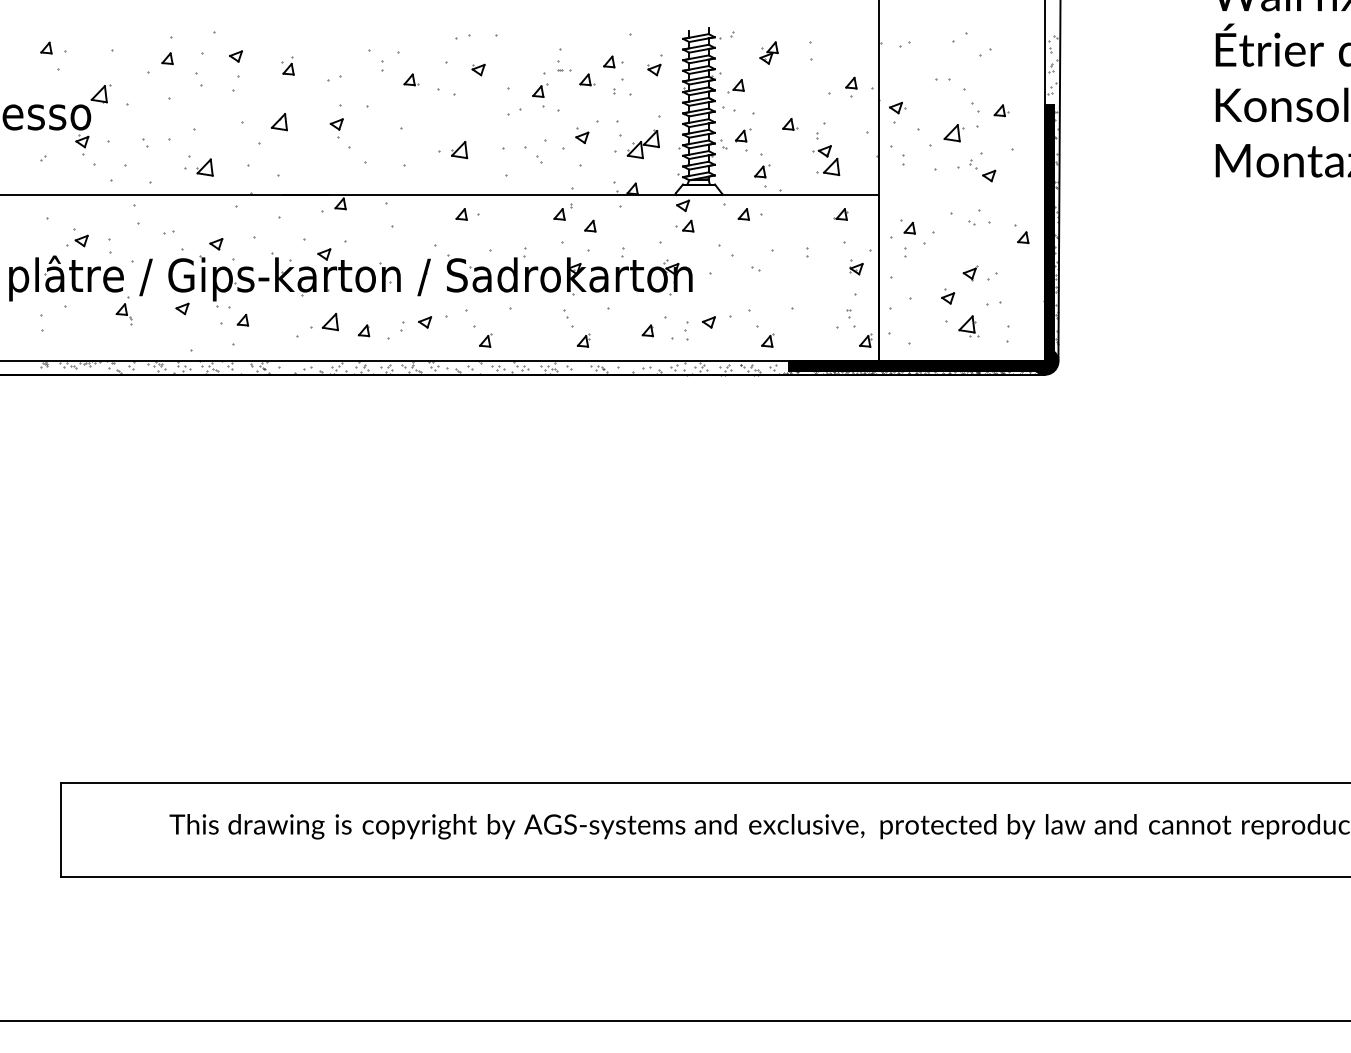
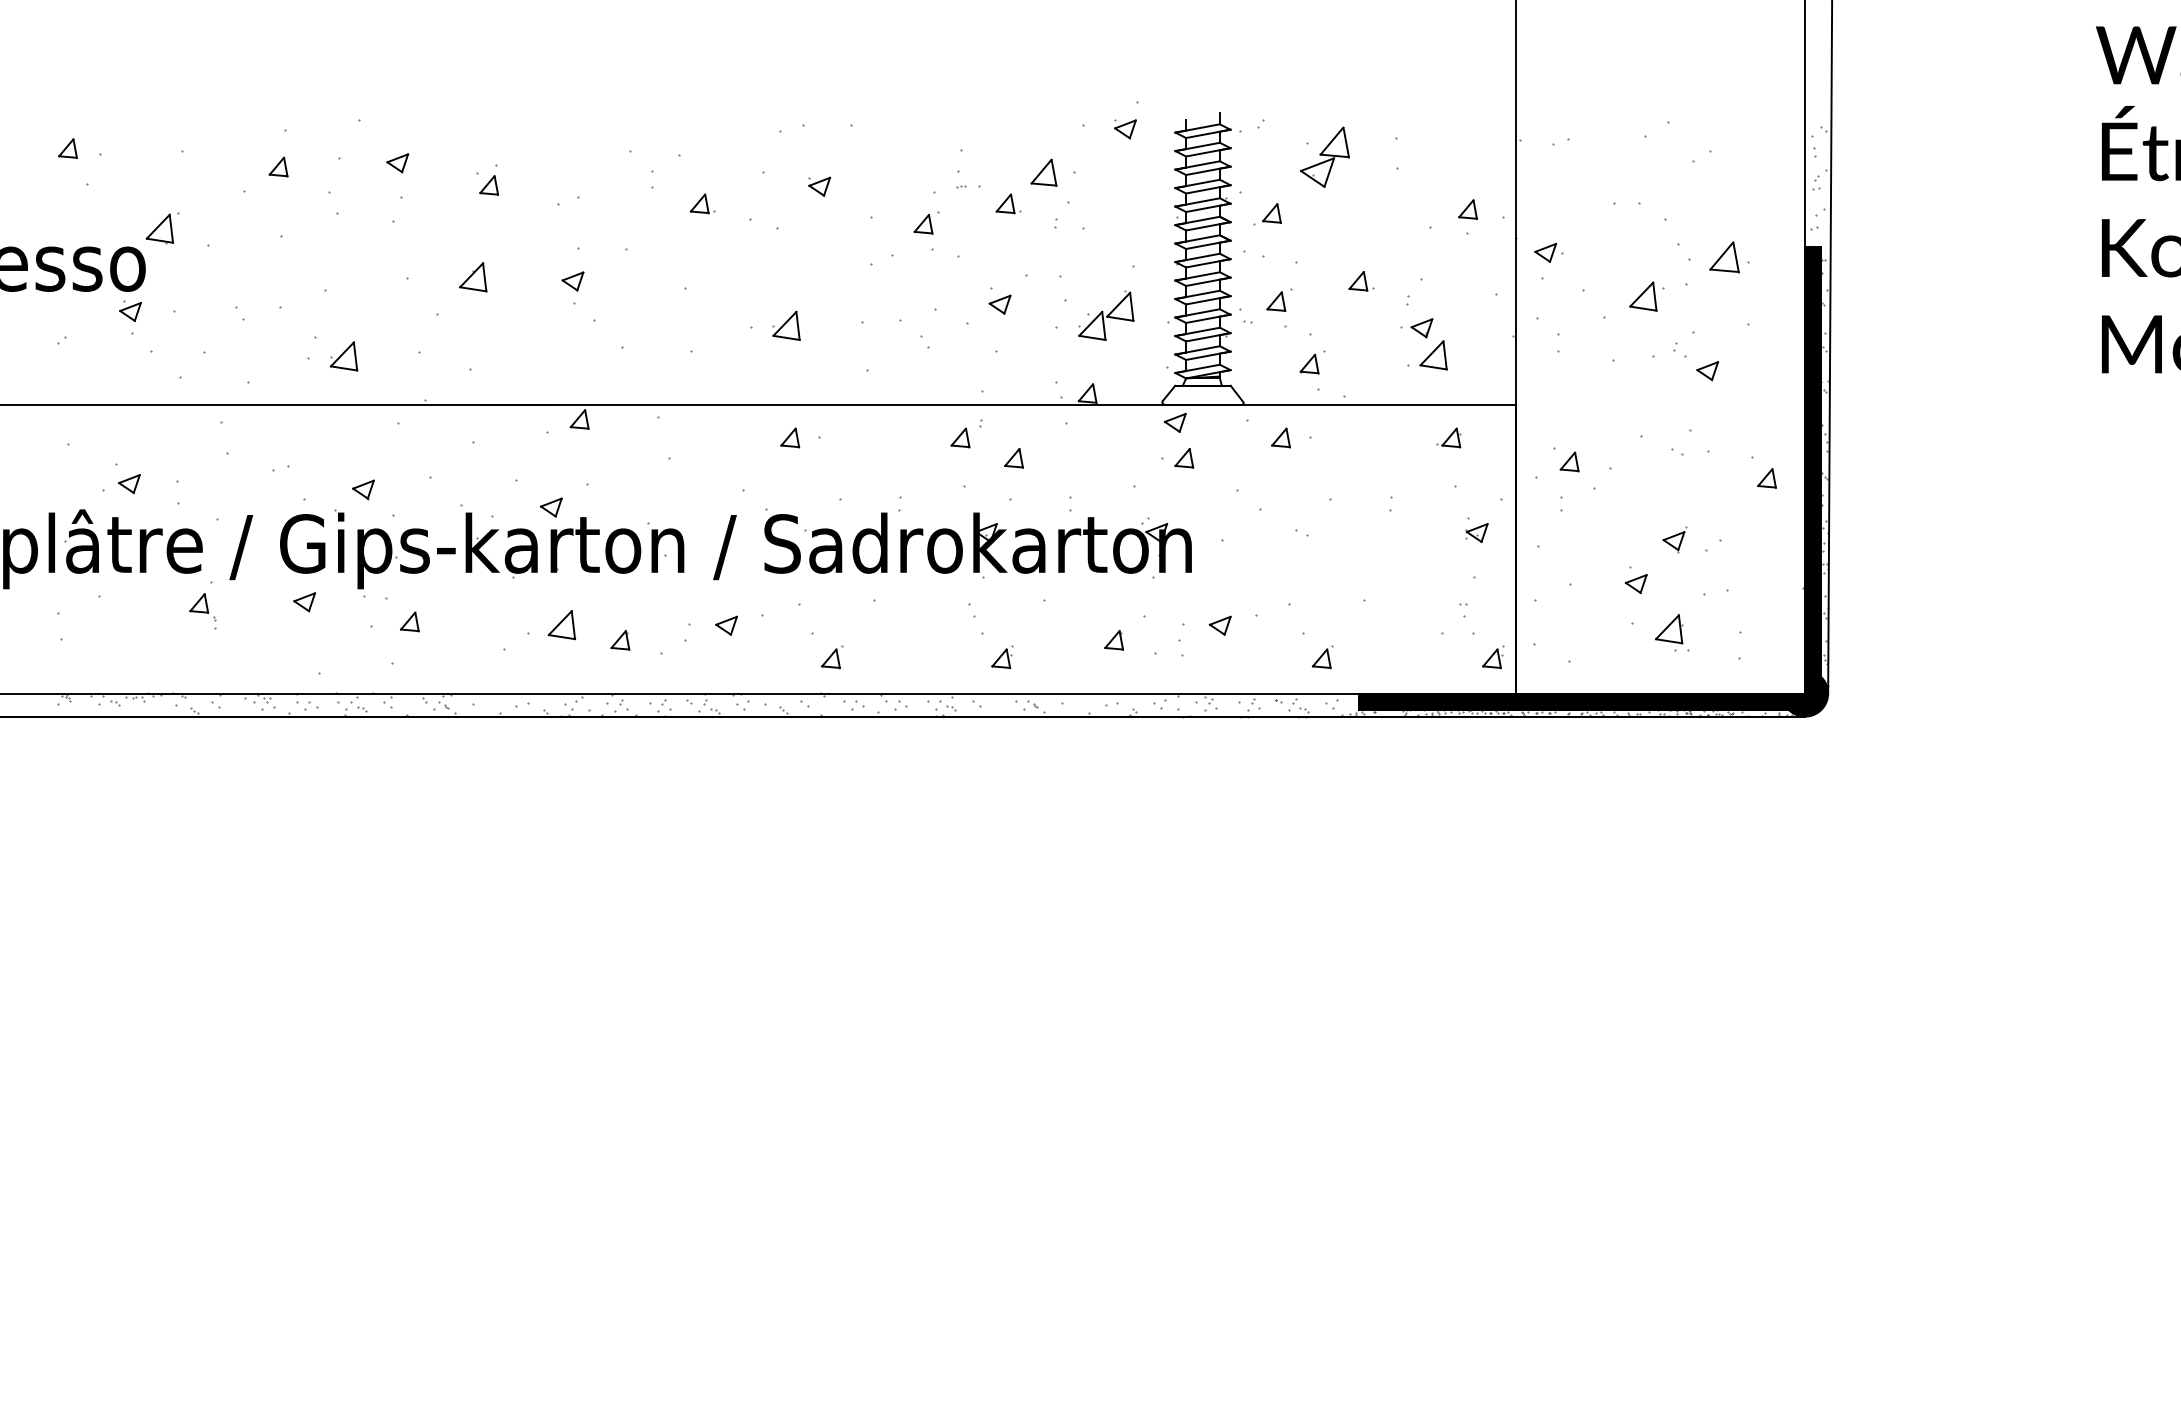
part: (768, 52) -> (1323, 156), size x1.6
part: (613, 61) -> (1054, 171), size x1.4
part: (654, 65) -> (1125, 121), moved
part: (1001, 110) -> (1729, 257), size x1.6

